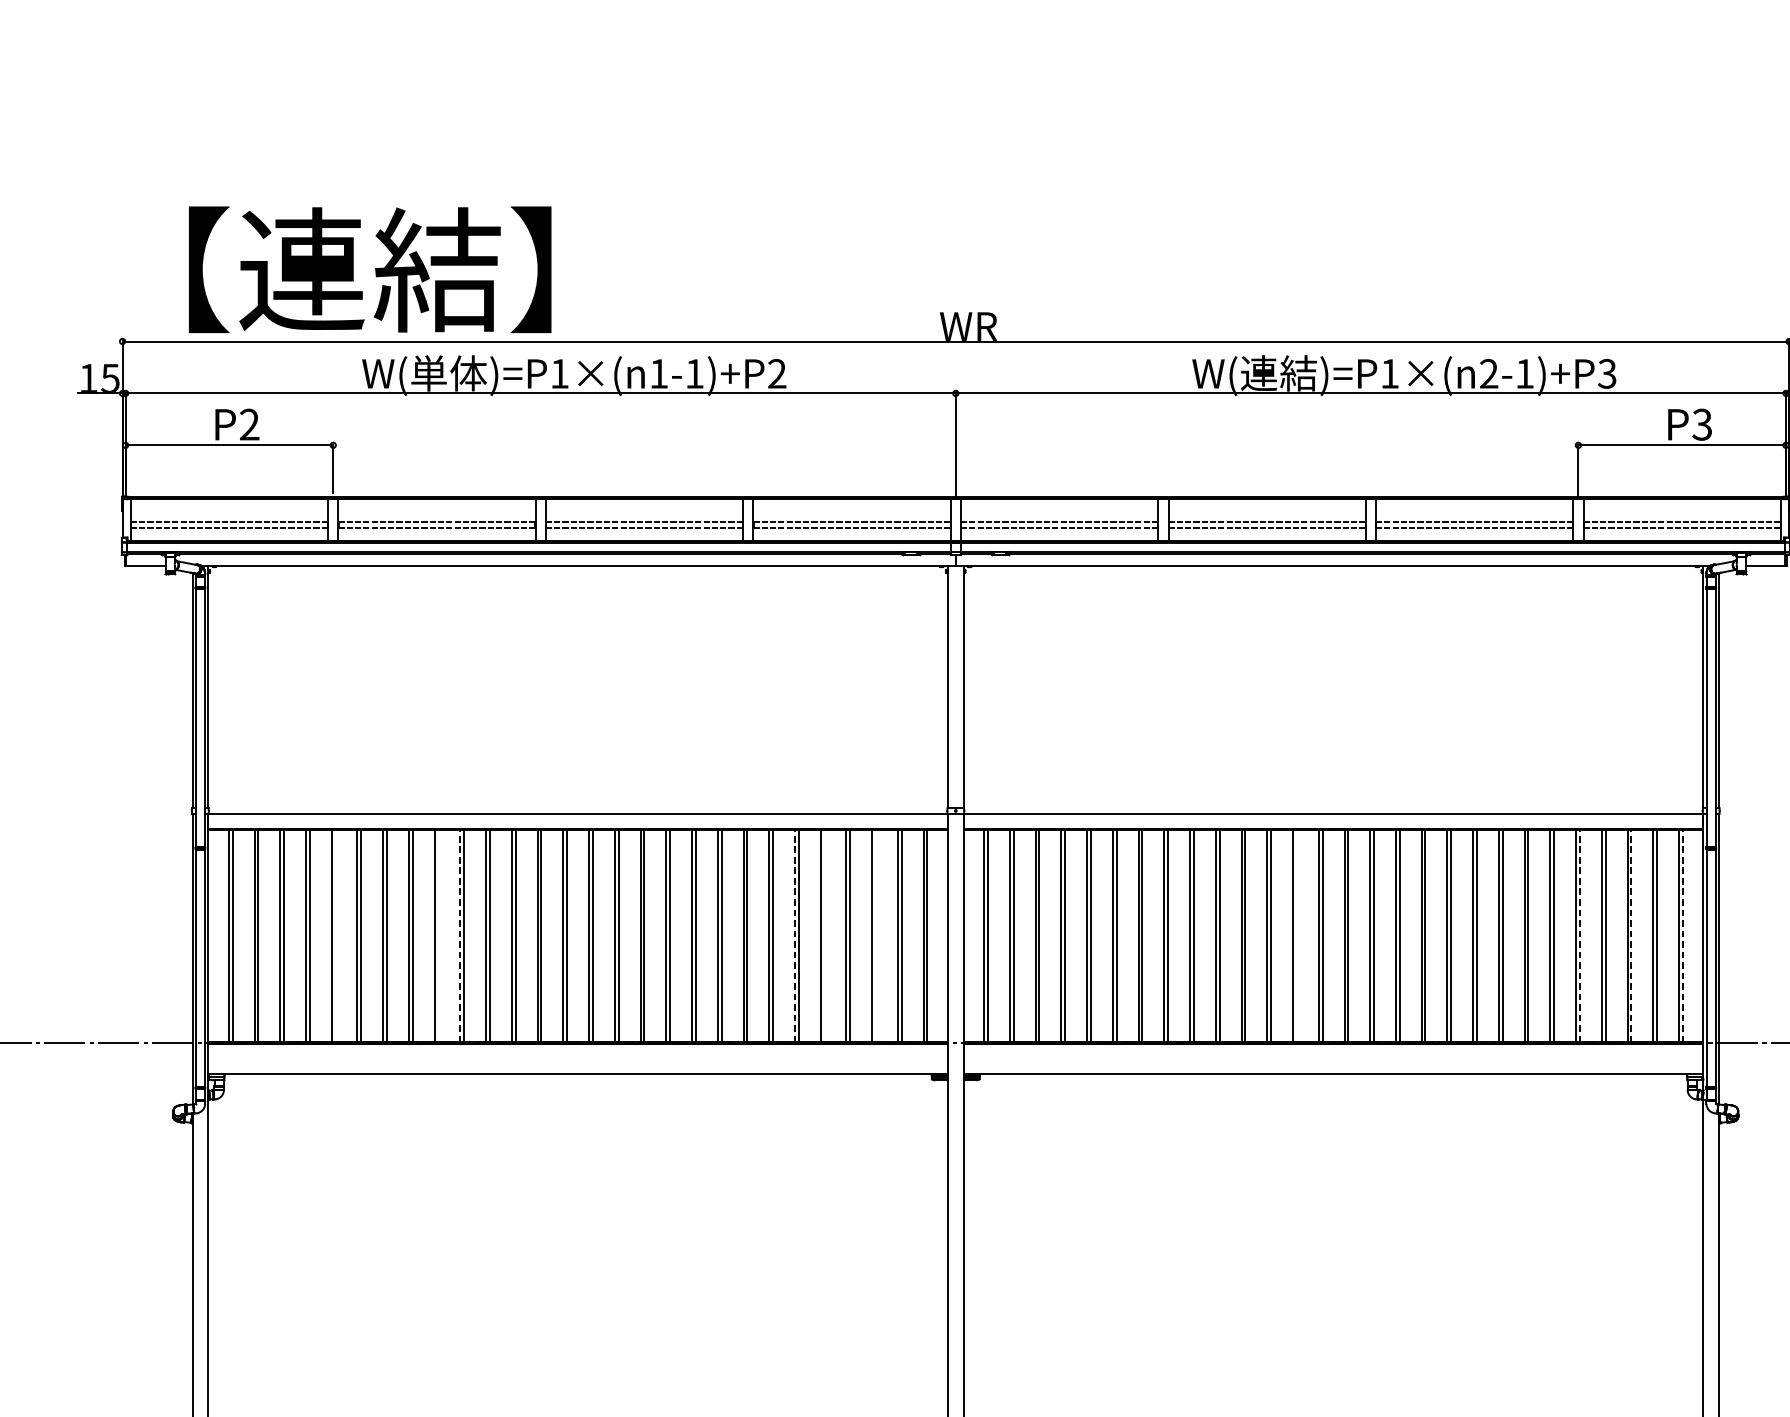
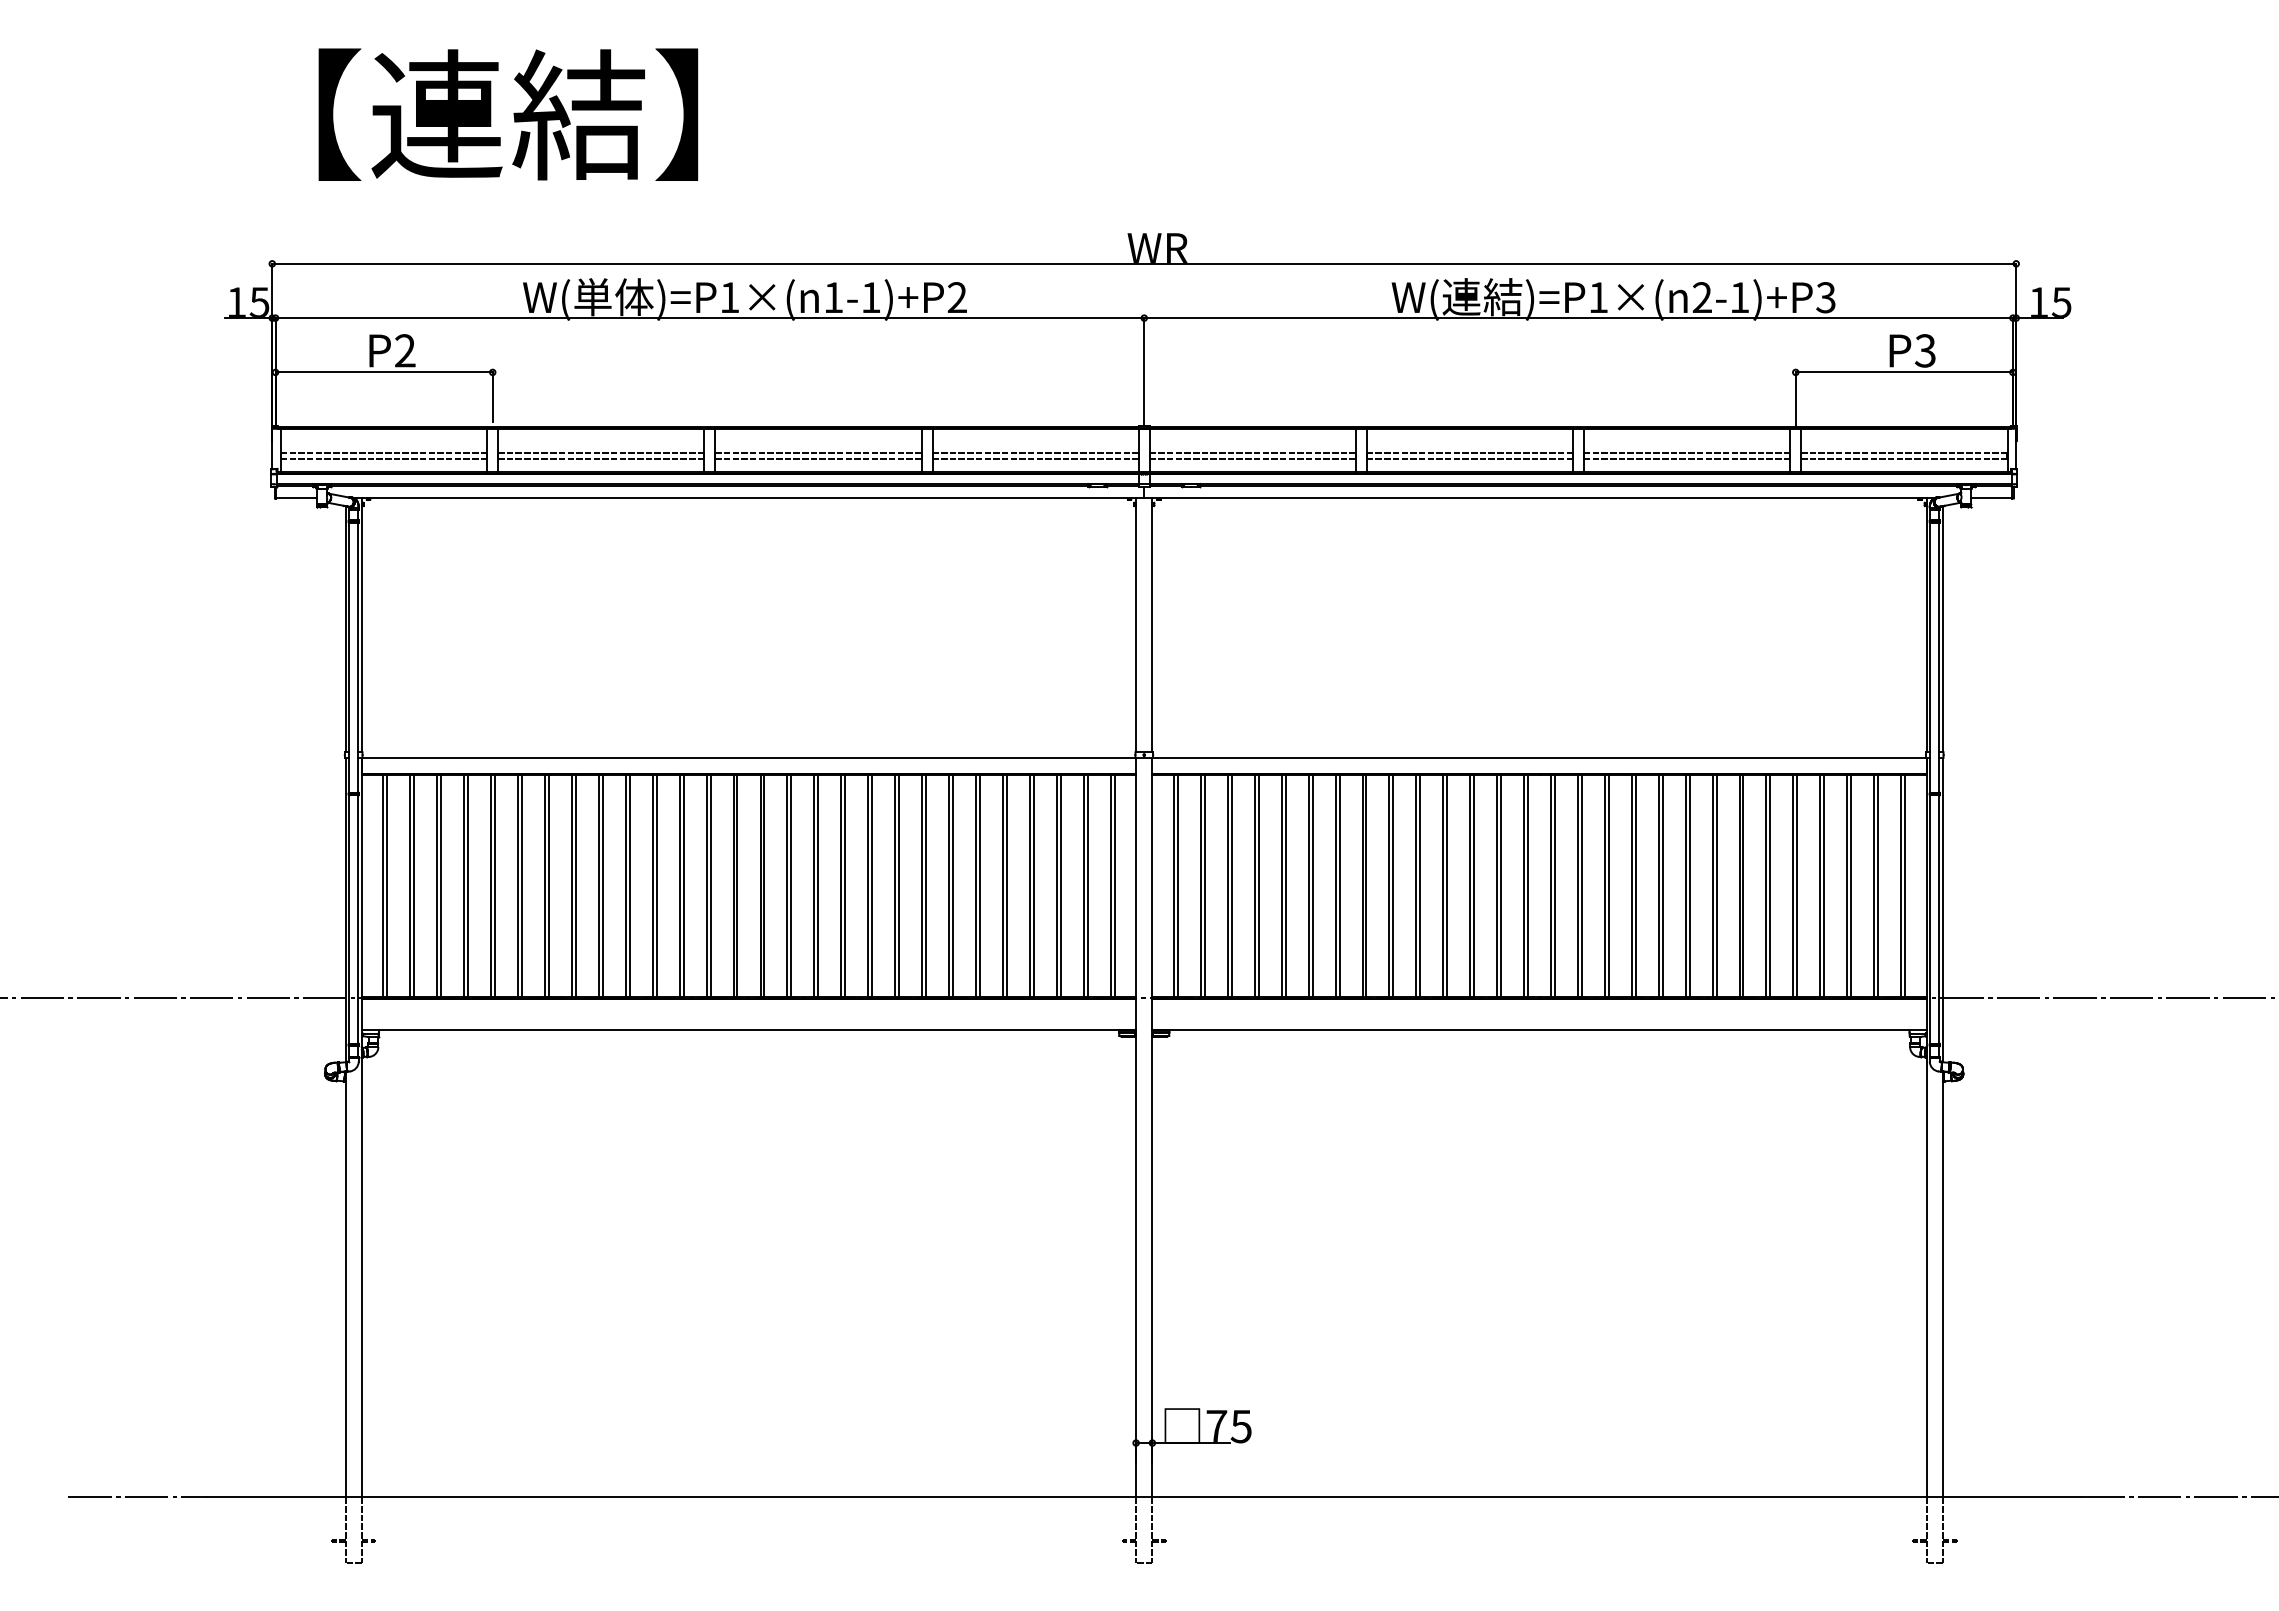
text: (370, 269) -> (508, 114), moved
line: (335, 935) -> (495, 885), added
line: (438, 935) -> (602, 885), added
line: (460, 935) -> (625, 885), dashed -> solid
line: (794, 935) -> (975, 885), dashed -> solid
line: (824, 935) -> (1006, 885), added
line: (875, 935) -> (1060, 885), added
line: (1297, 935) -> (1501, 885), added
line: (1580, 935) -> (1797, 885), dashed -> solid
line: (1631, 935) -> (1851, 885), dashed -> solid
line: (1683, 935) -> (1905, 885), dashed -> solid

